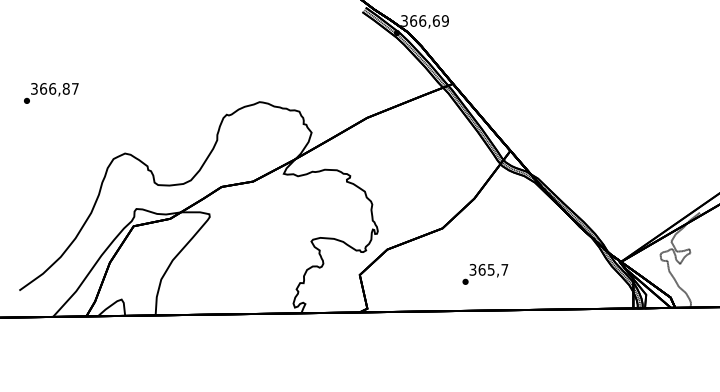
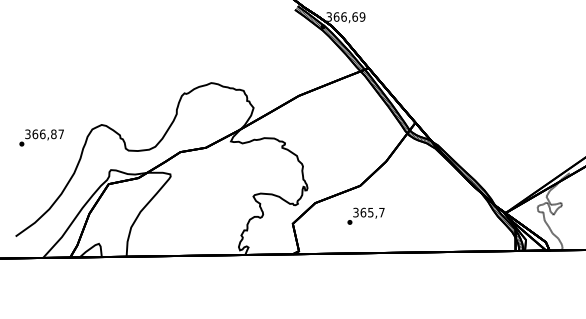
text: (51, 92) -> (41, 137), moved
text: (484, 273) -> (365, 215), moved

